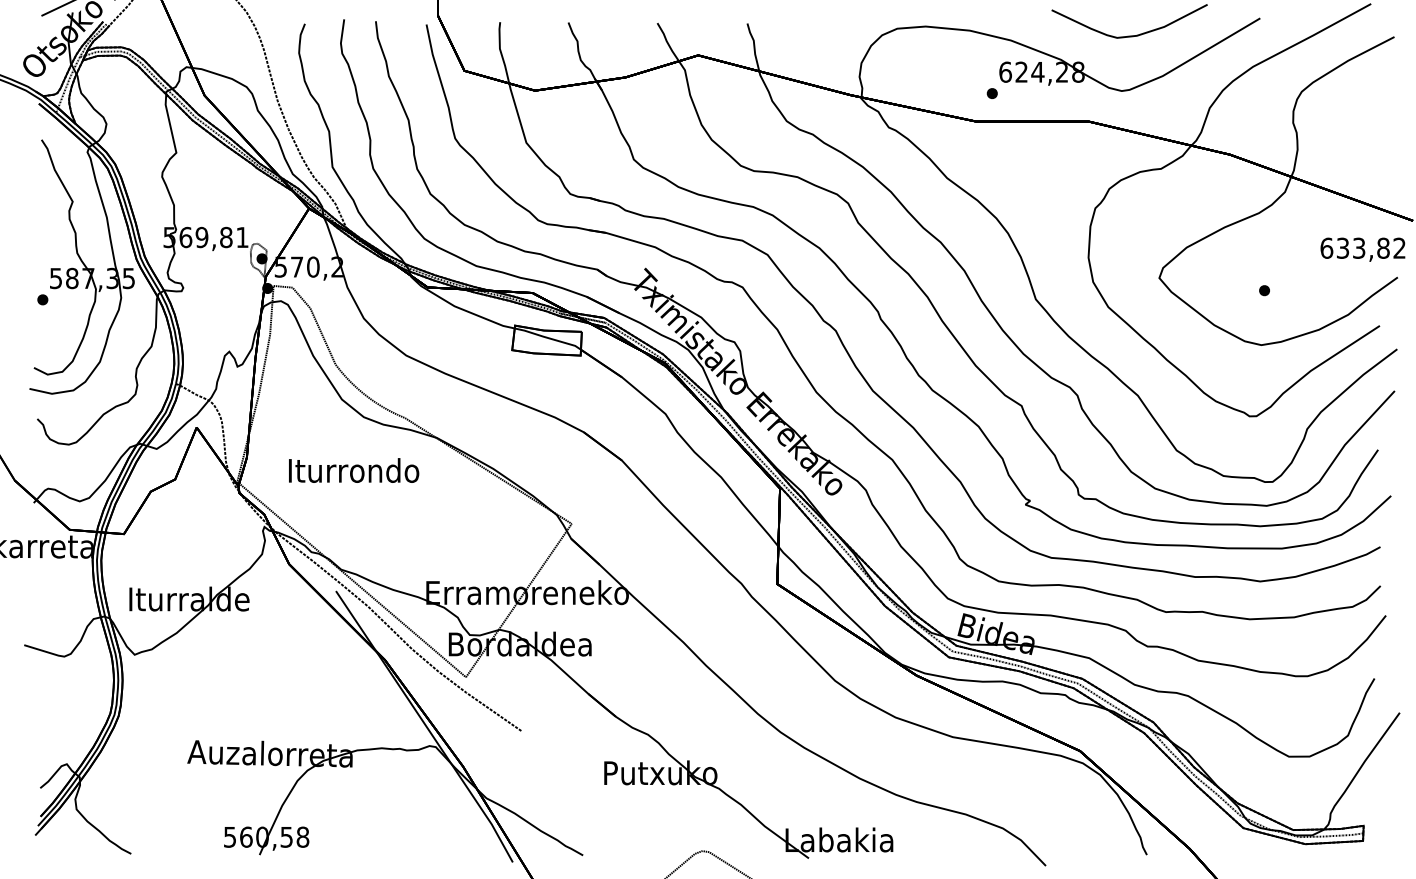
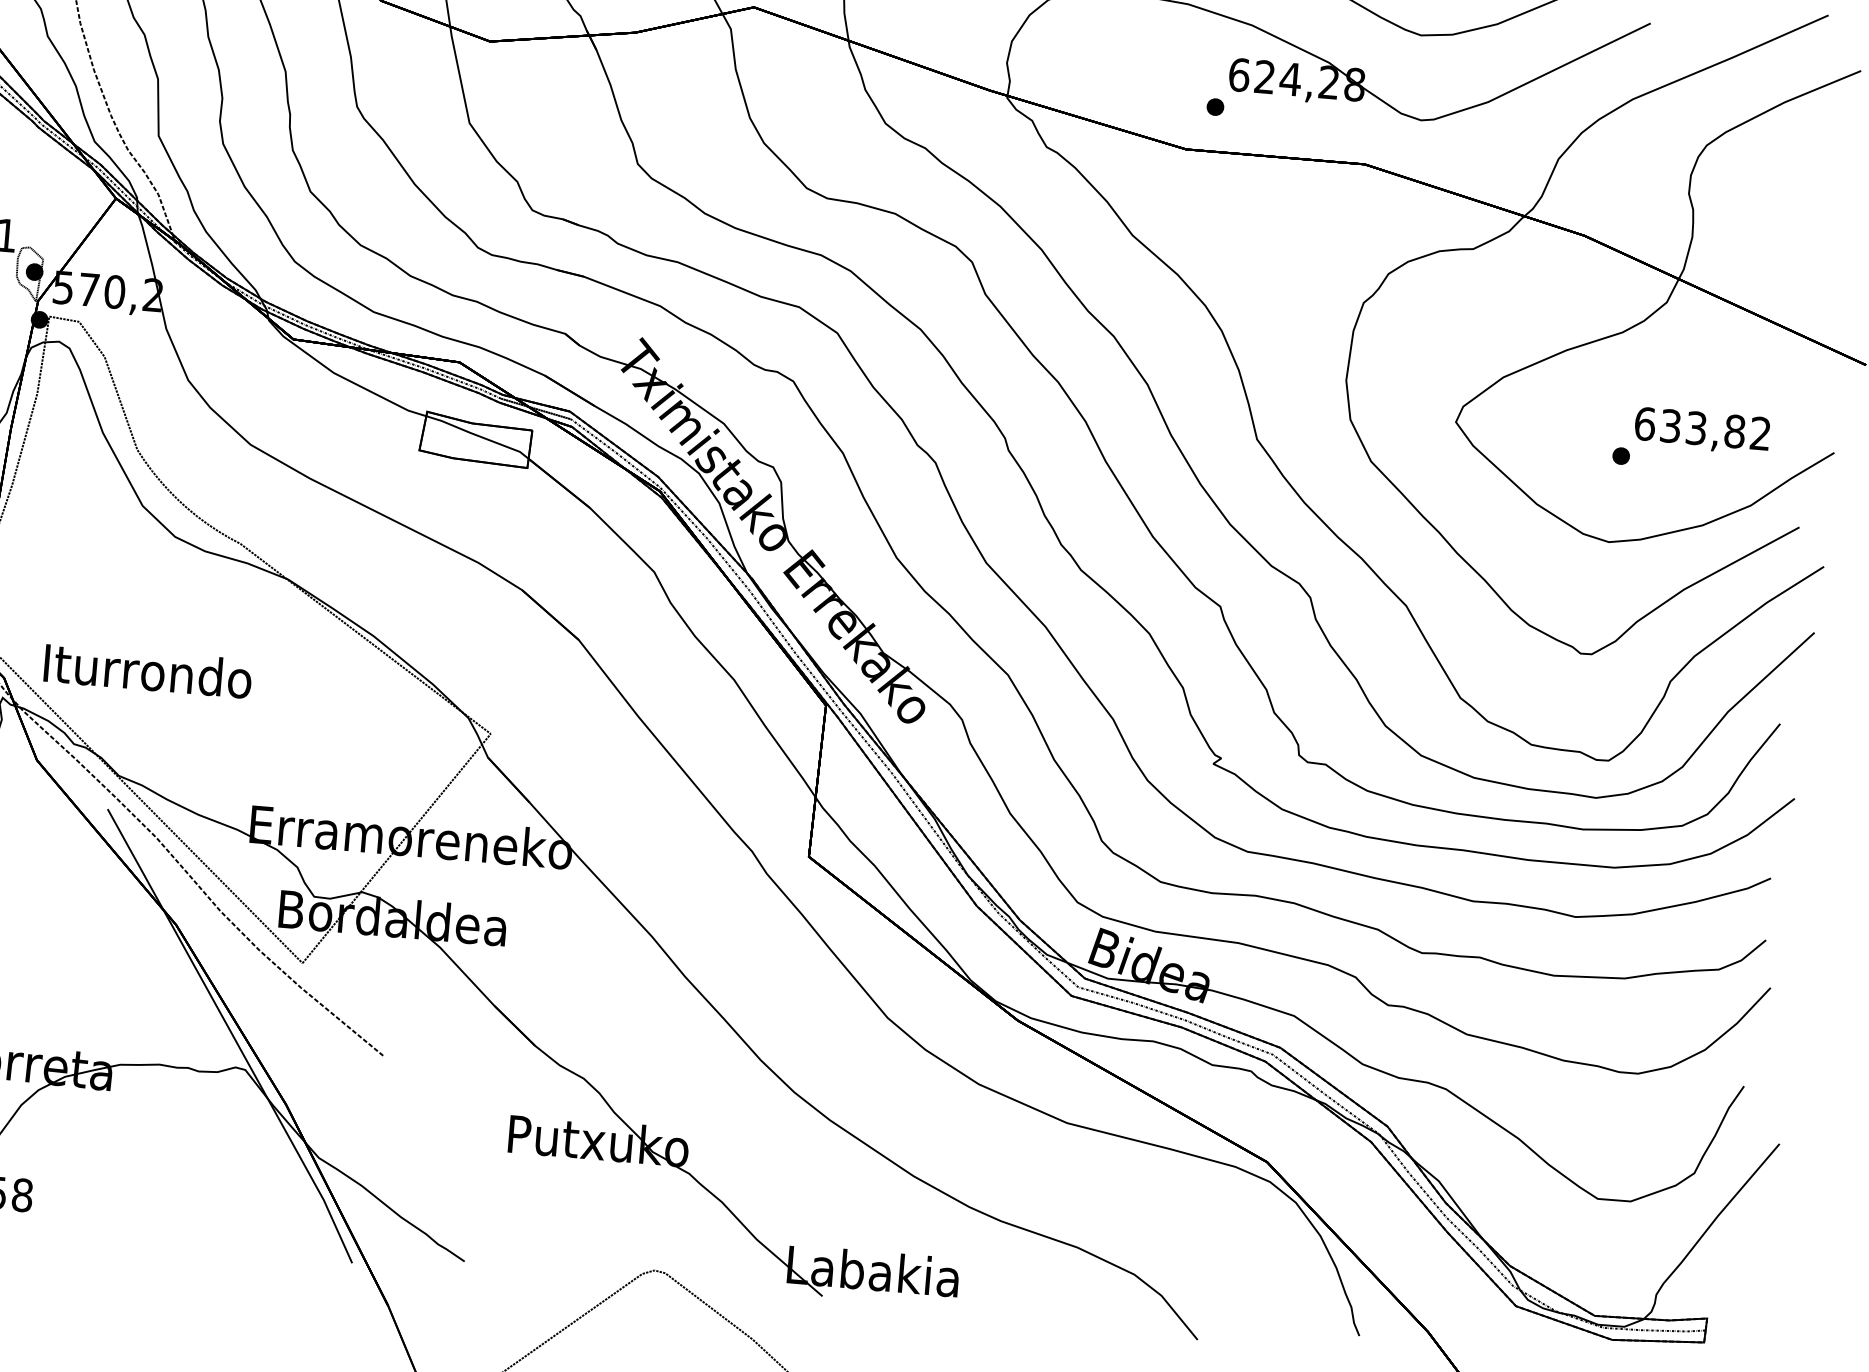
text: (1362, 249) -> (1701, 430), moved
text: (354, 470) -> (148, 671), moved

